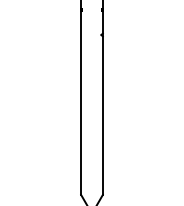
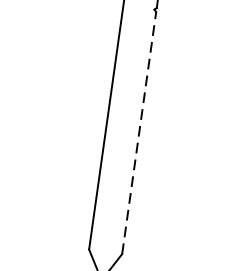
line: (102, 115) -> (138, 132), solid -> dashed

